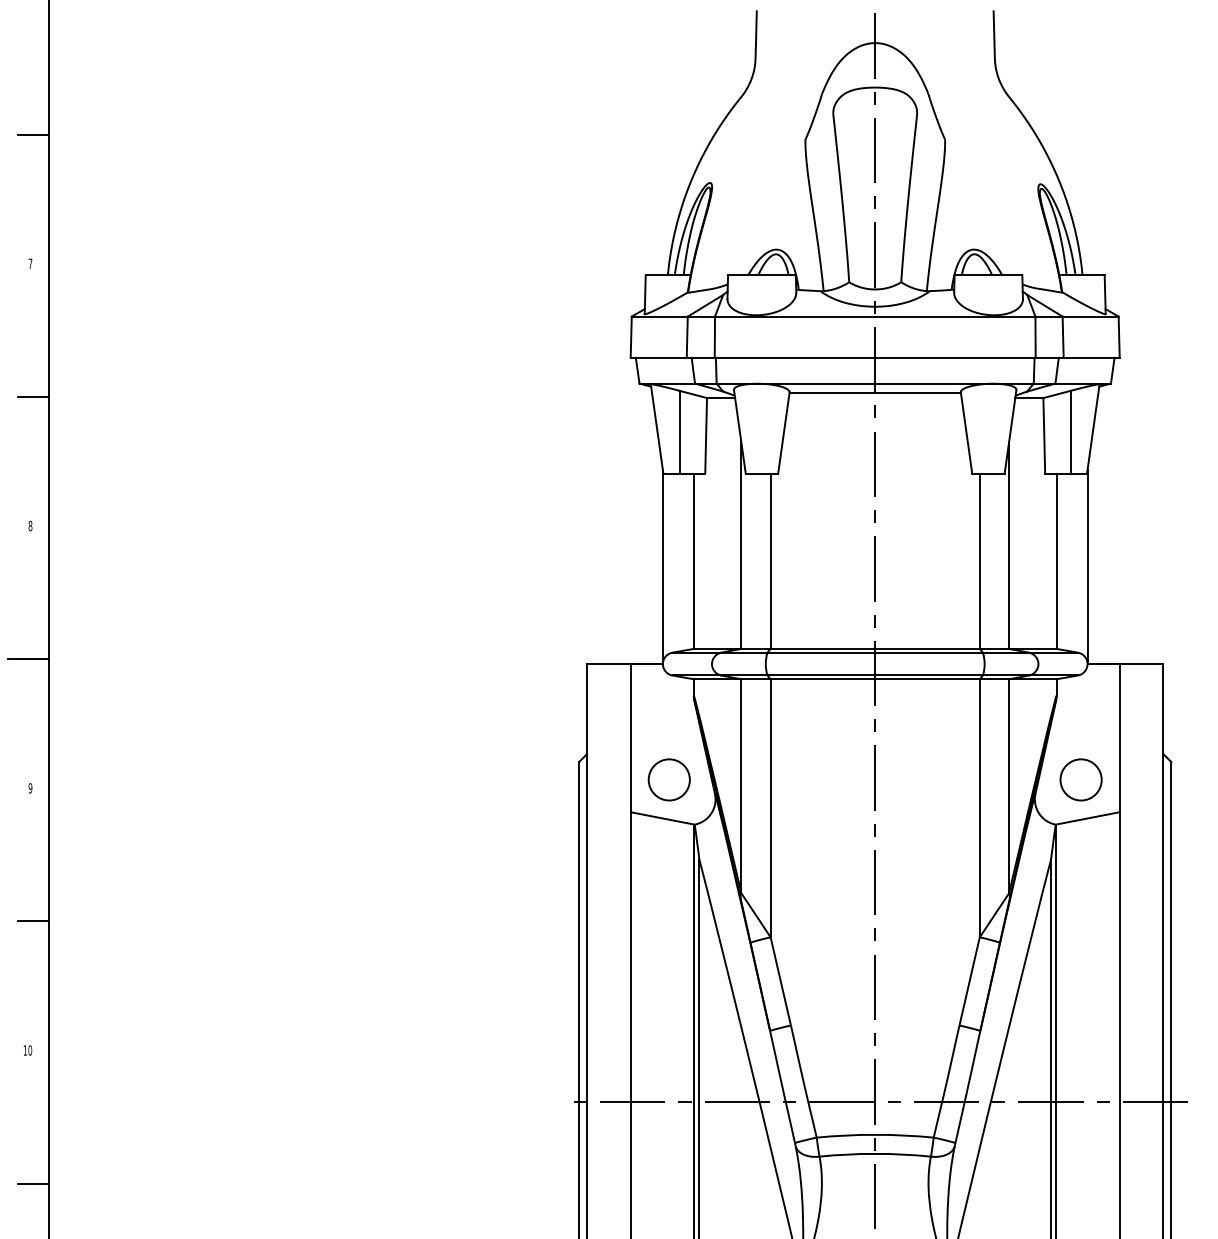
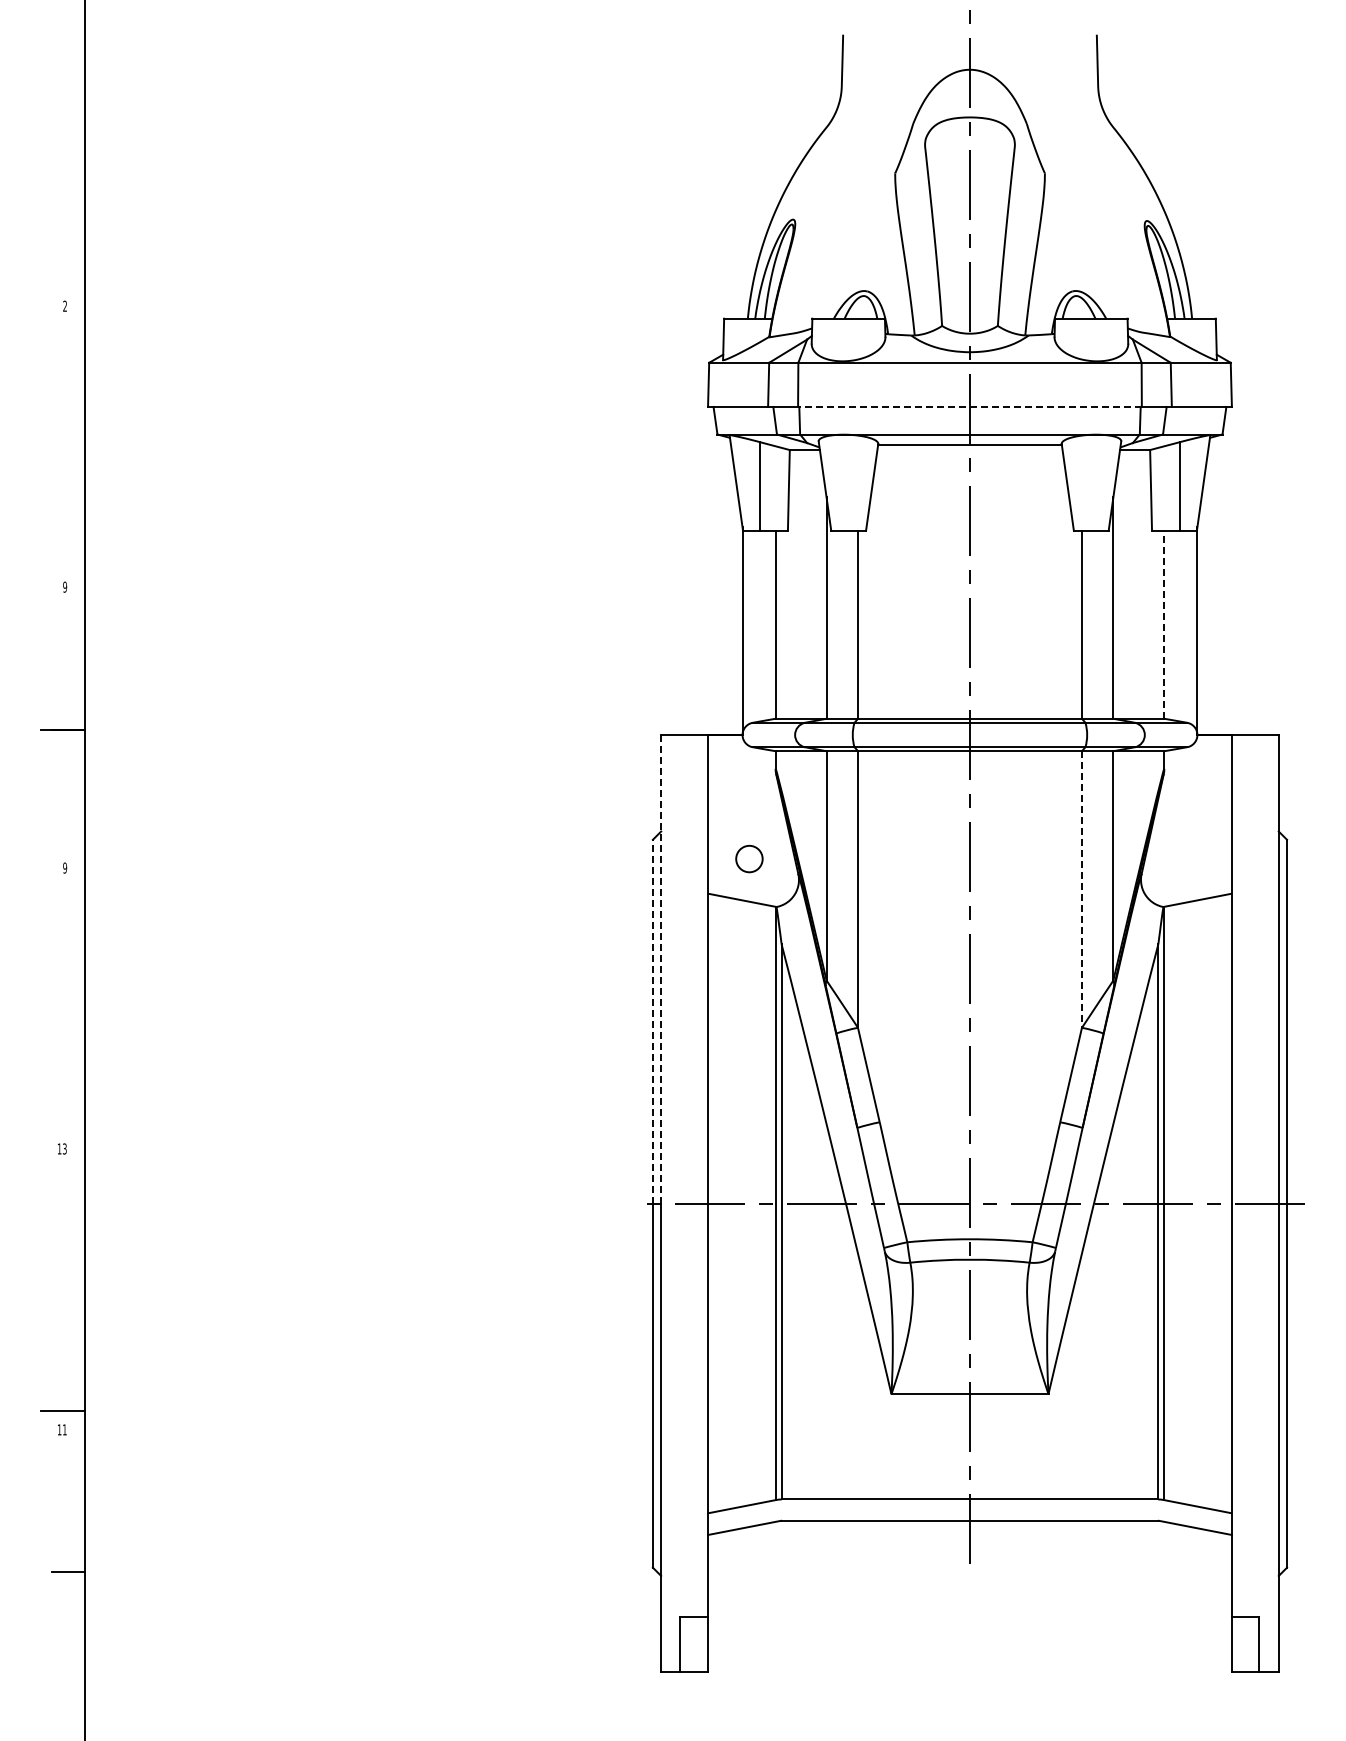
line: (32, 134) -> (67, 167), removed
text: (29, 263) -> (64, 305), 7 -> 2
line: (874, 357) -> (969, 406), solid -> dashed
line: (32, 396) -> (67, 448), removed
text: (30, 526) -> (65, 587), 8 -> 9
line: (1056, 560) -> (1164, 624), solid -> dashed
circle: (669, 779) -> (749, 858), size x0.6
circle: (1081, 779) -> (1190, 858), removed
line: (979, 809) -> (1081, 890), solid -> dashed
line: (587, 882) -> (661, 969), solid -> dashed
line: (32, 921) -> (67, 1010), removed
line: (578, 931) -> (652, 1021), solid -> dashed
text: (29, 1050) -> (64, 1148), 10 -> 13
line: (32, 1183) -> (67, 1291), removed

